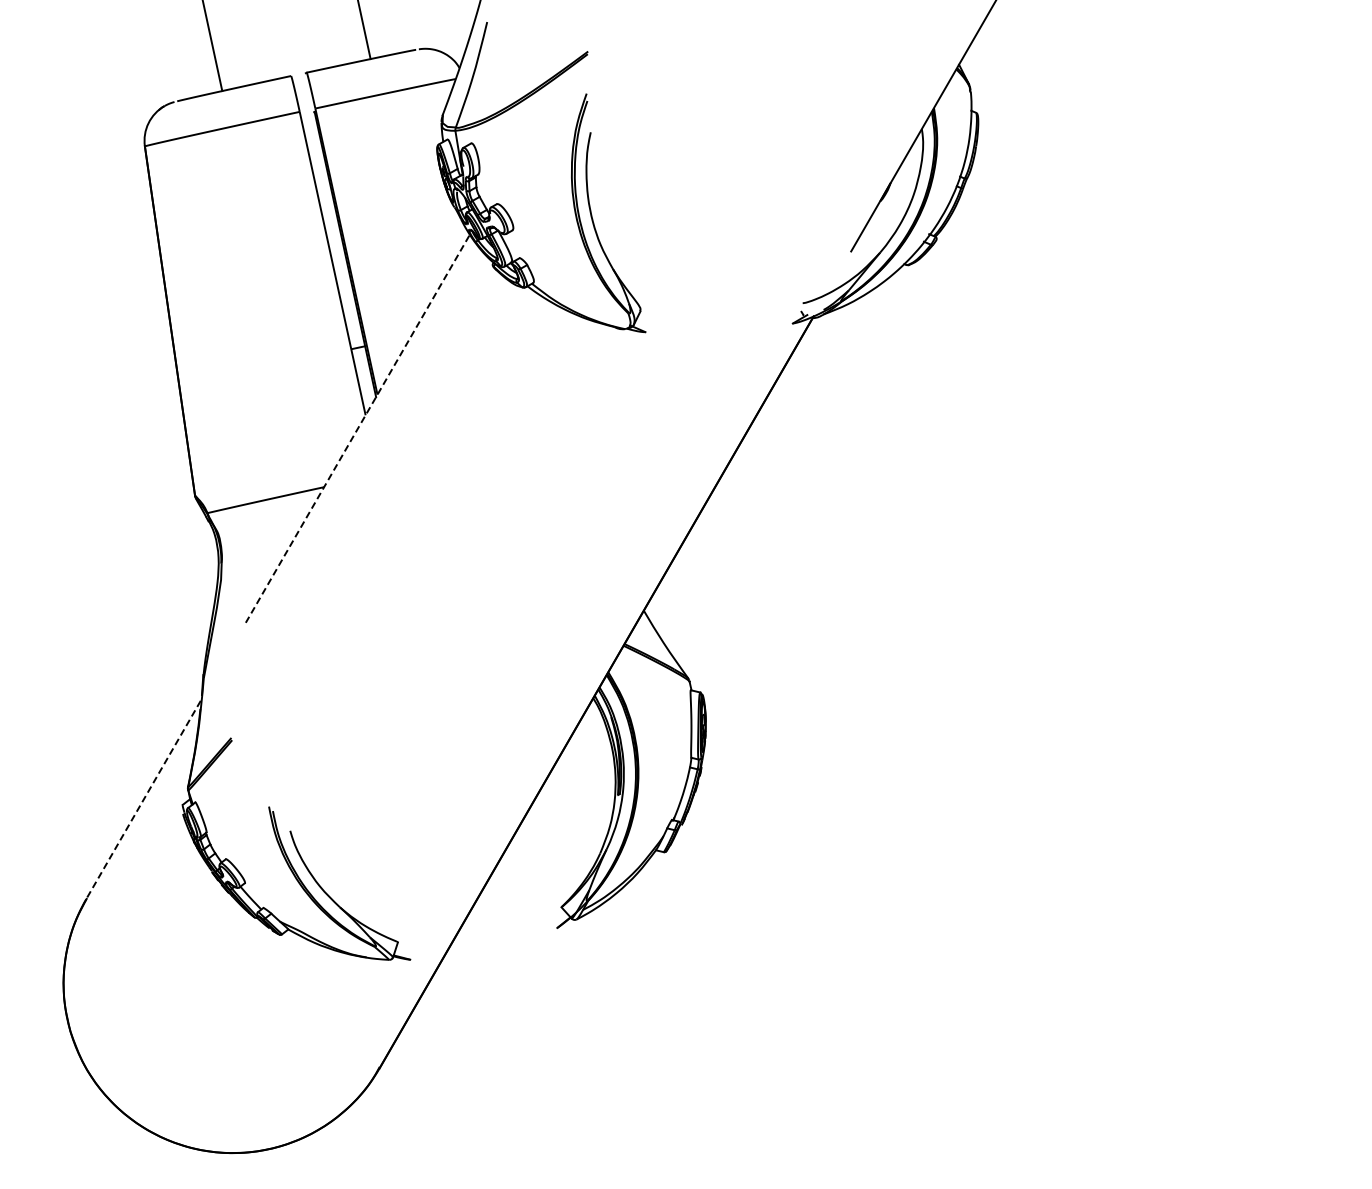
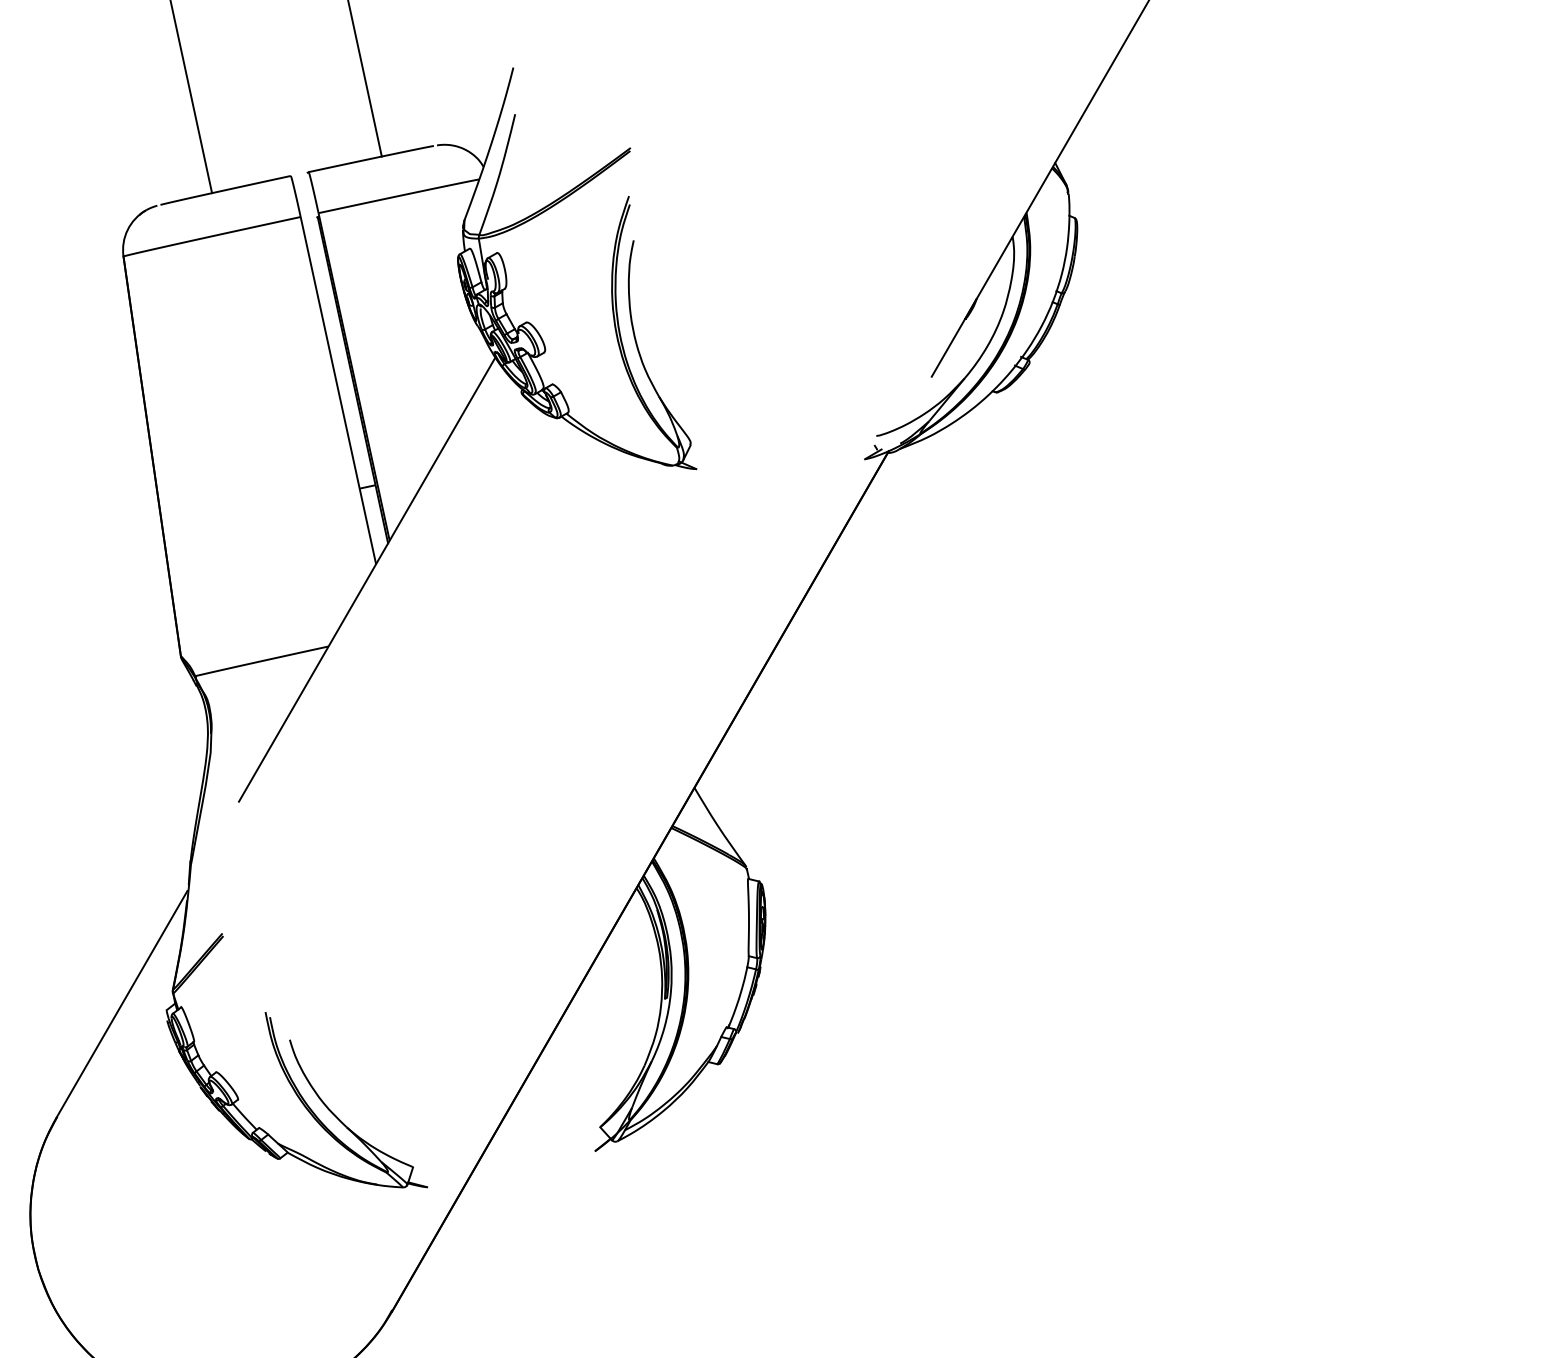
line: (357, 429) -> (366, 580), dashed -> solid
line: (143, 800) -> (121, 1005), dashed -> solid

